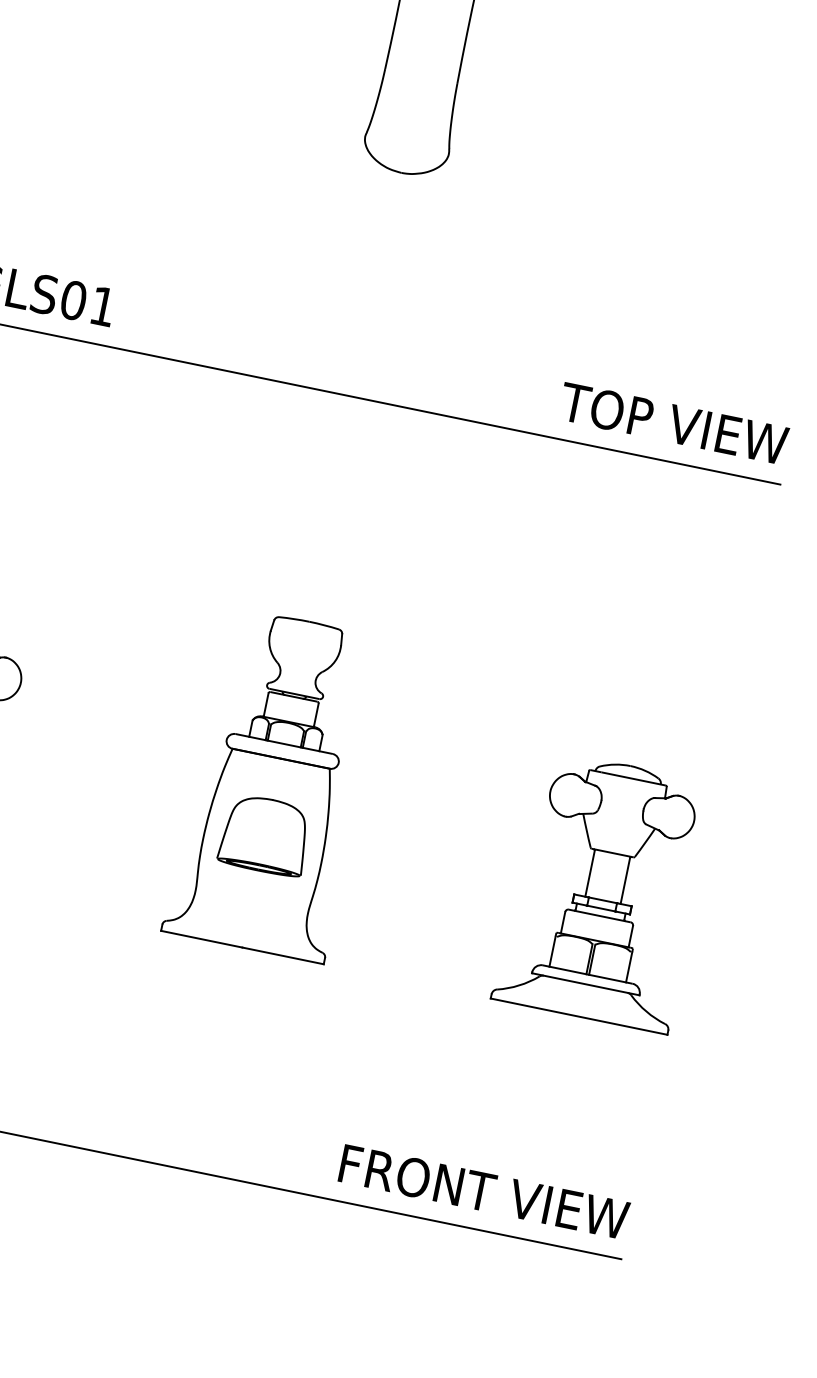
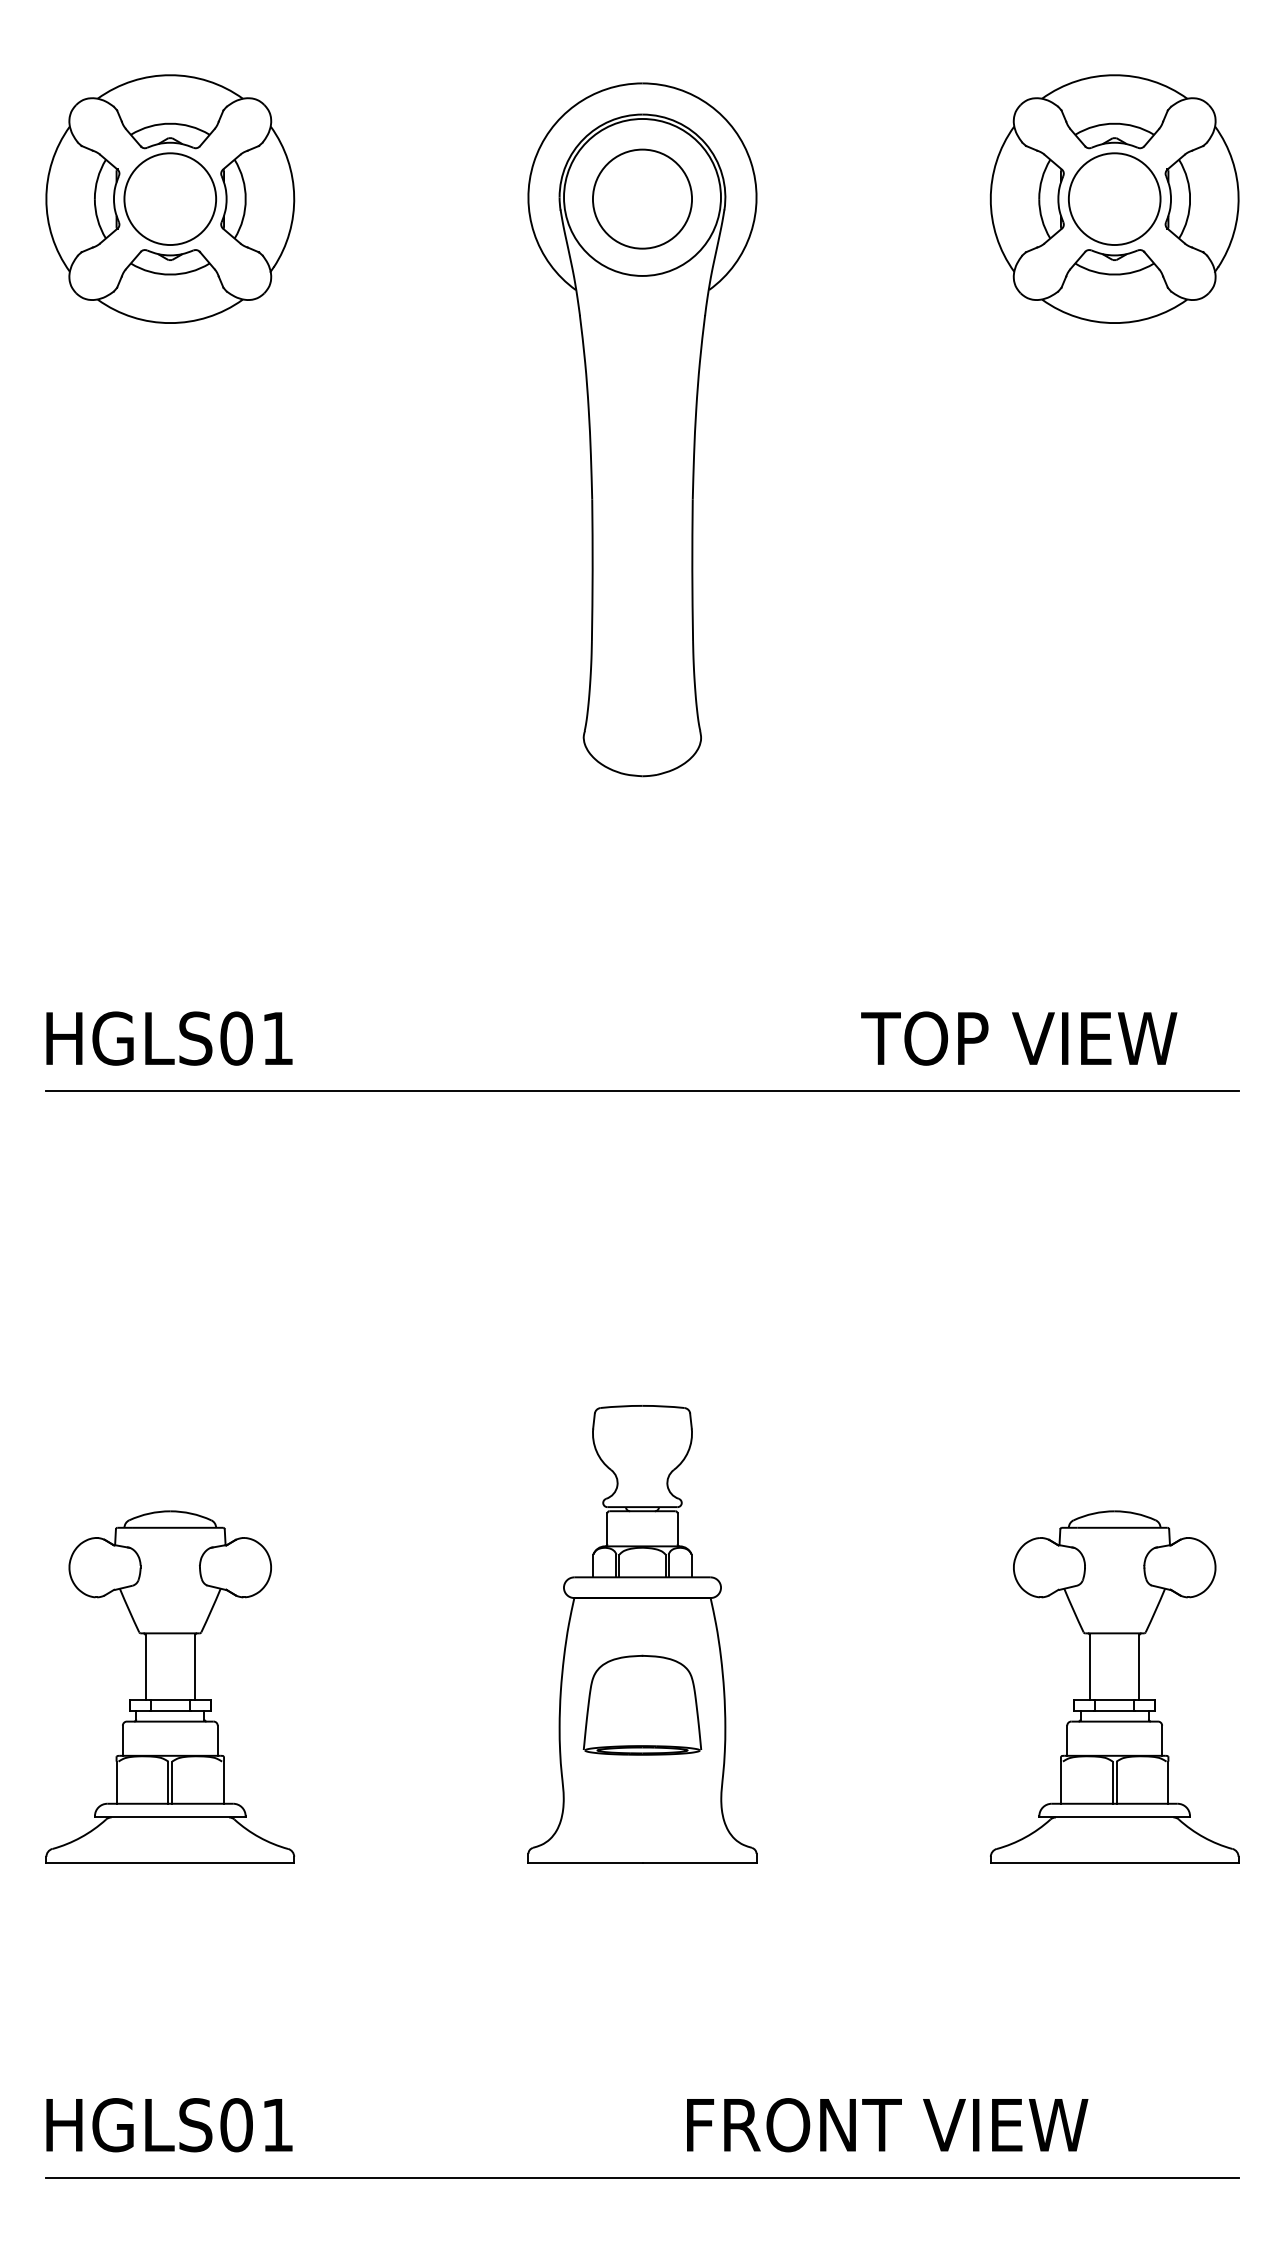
text: (673, 423) -> (1019, 1038), moved
text: (484, 1192) -> (887, 2125), moved

